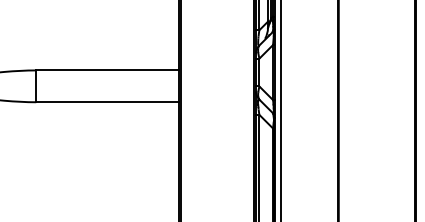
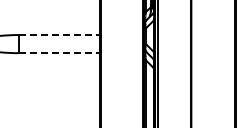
line: (107, 71) -> (59, 35), solid -> dashed
line: (107, 102) -> (59, 53), solid -> dashed

